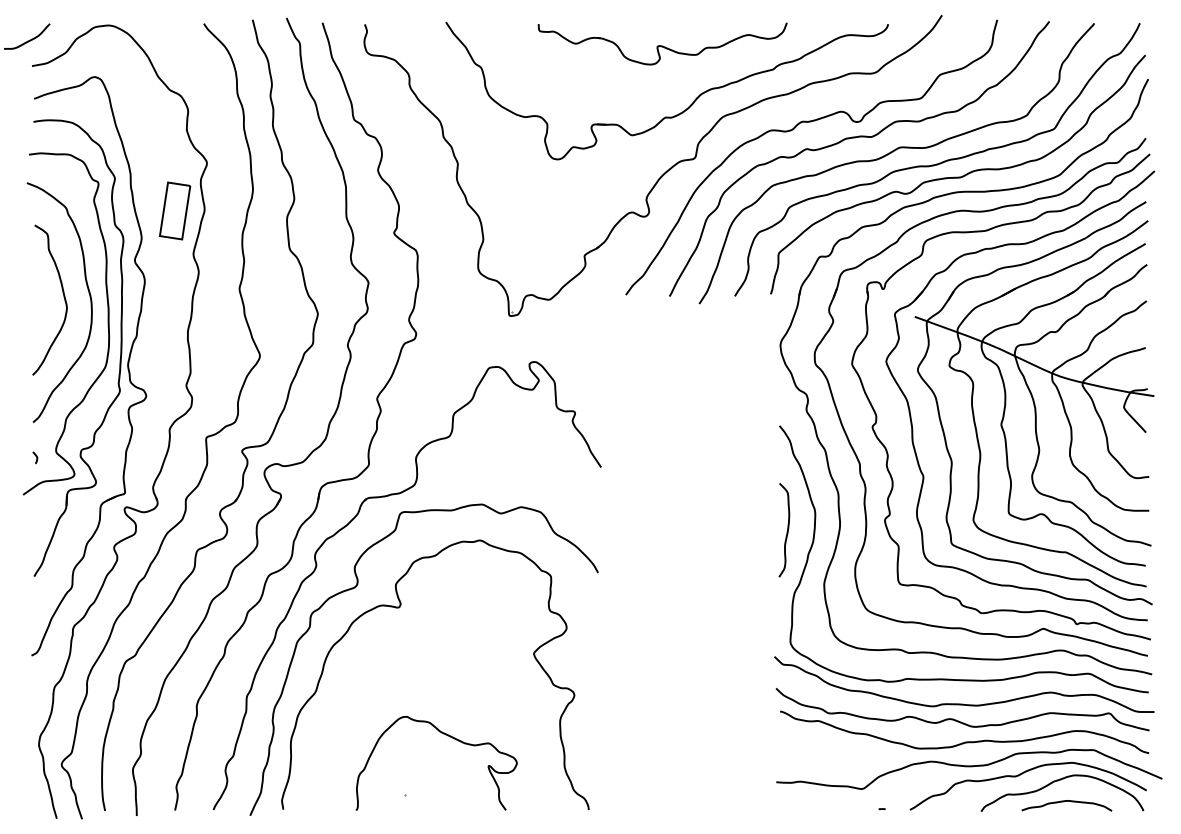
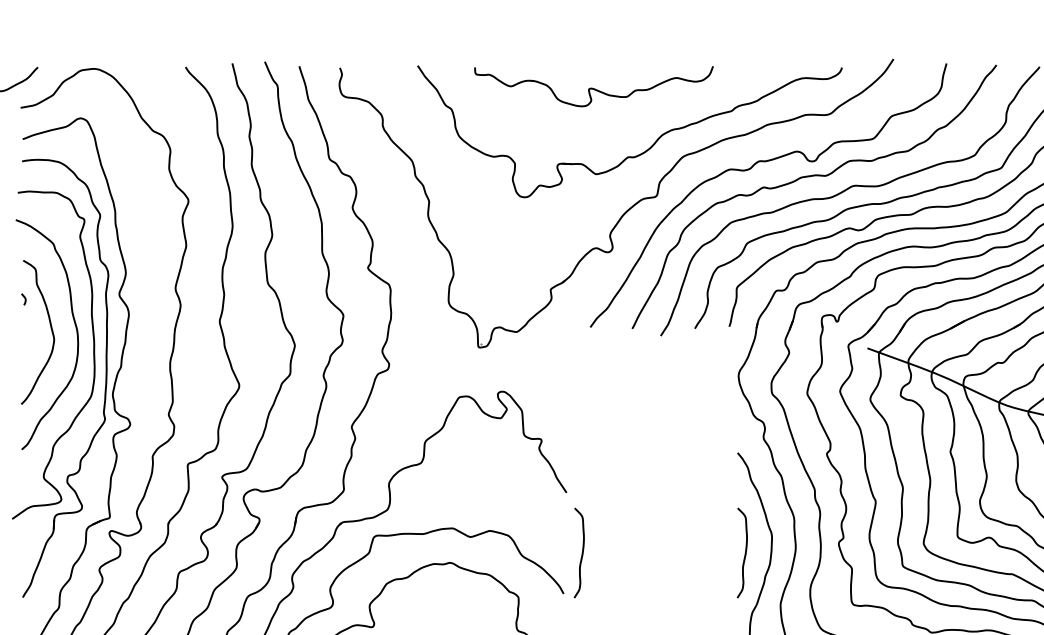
part: (662, 43) -> (593, 86), moved
part: (175, 210) -> (158, 246), removed
curve: (35, 456) -> (24, 298), moved
curve: (616, 531) -> (581, 554), added

